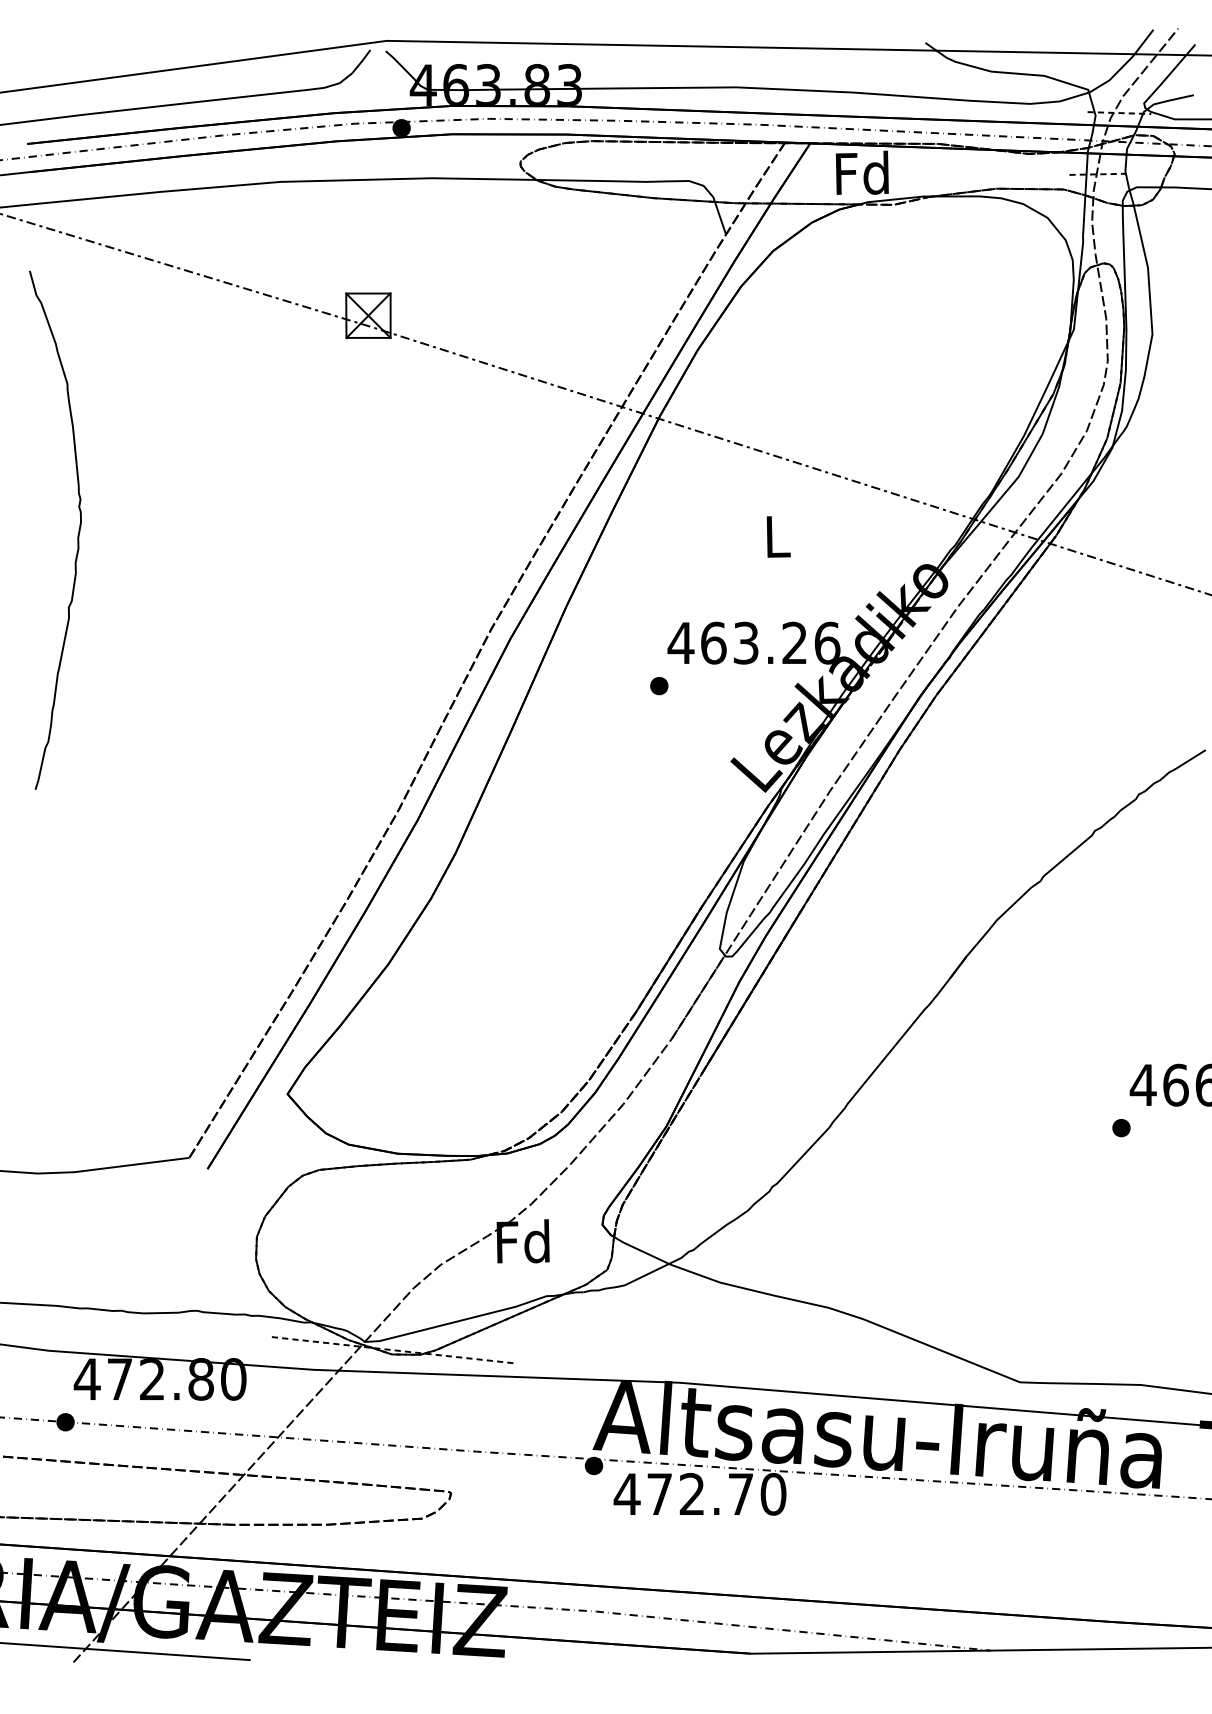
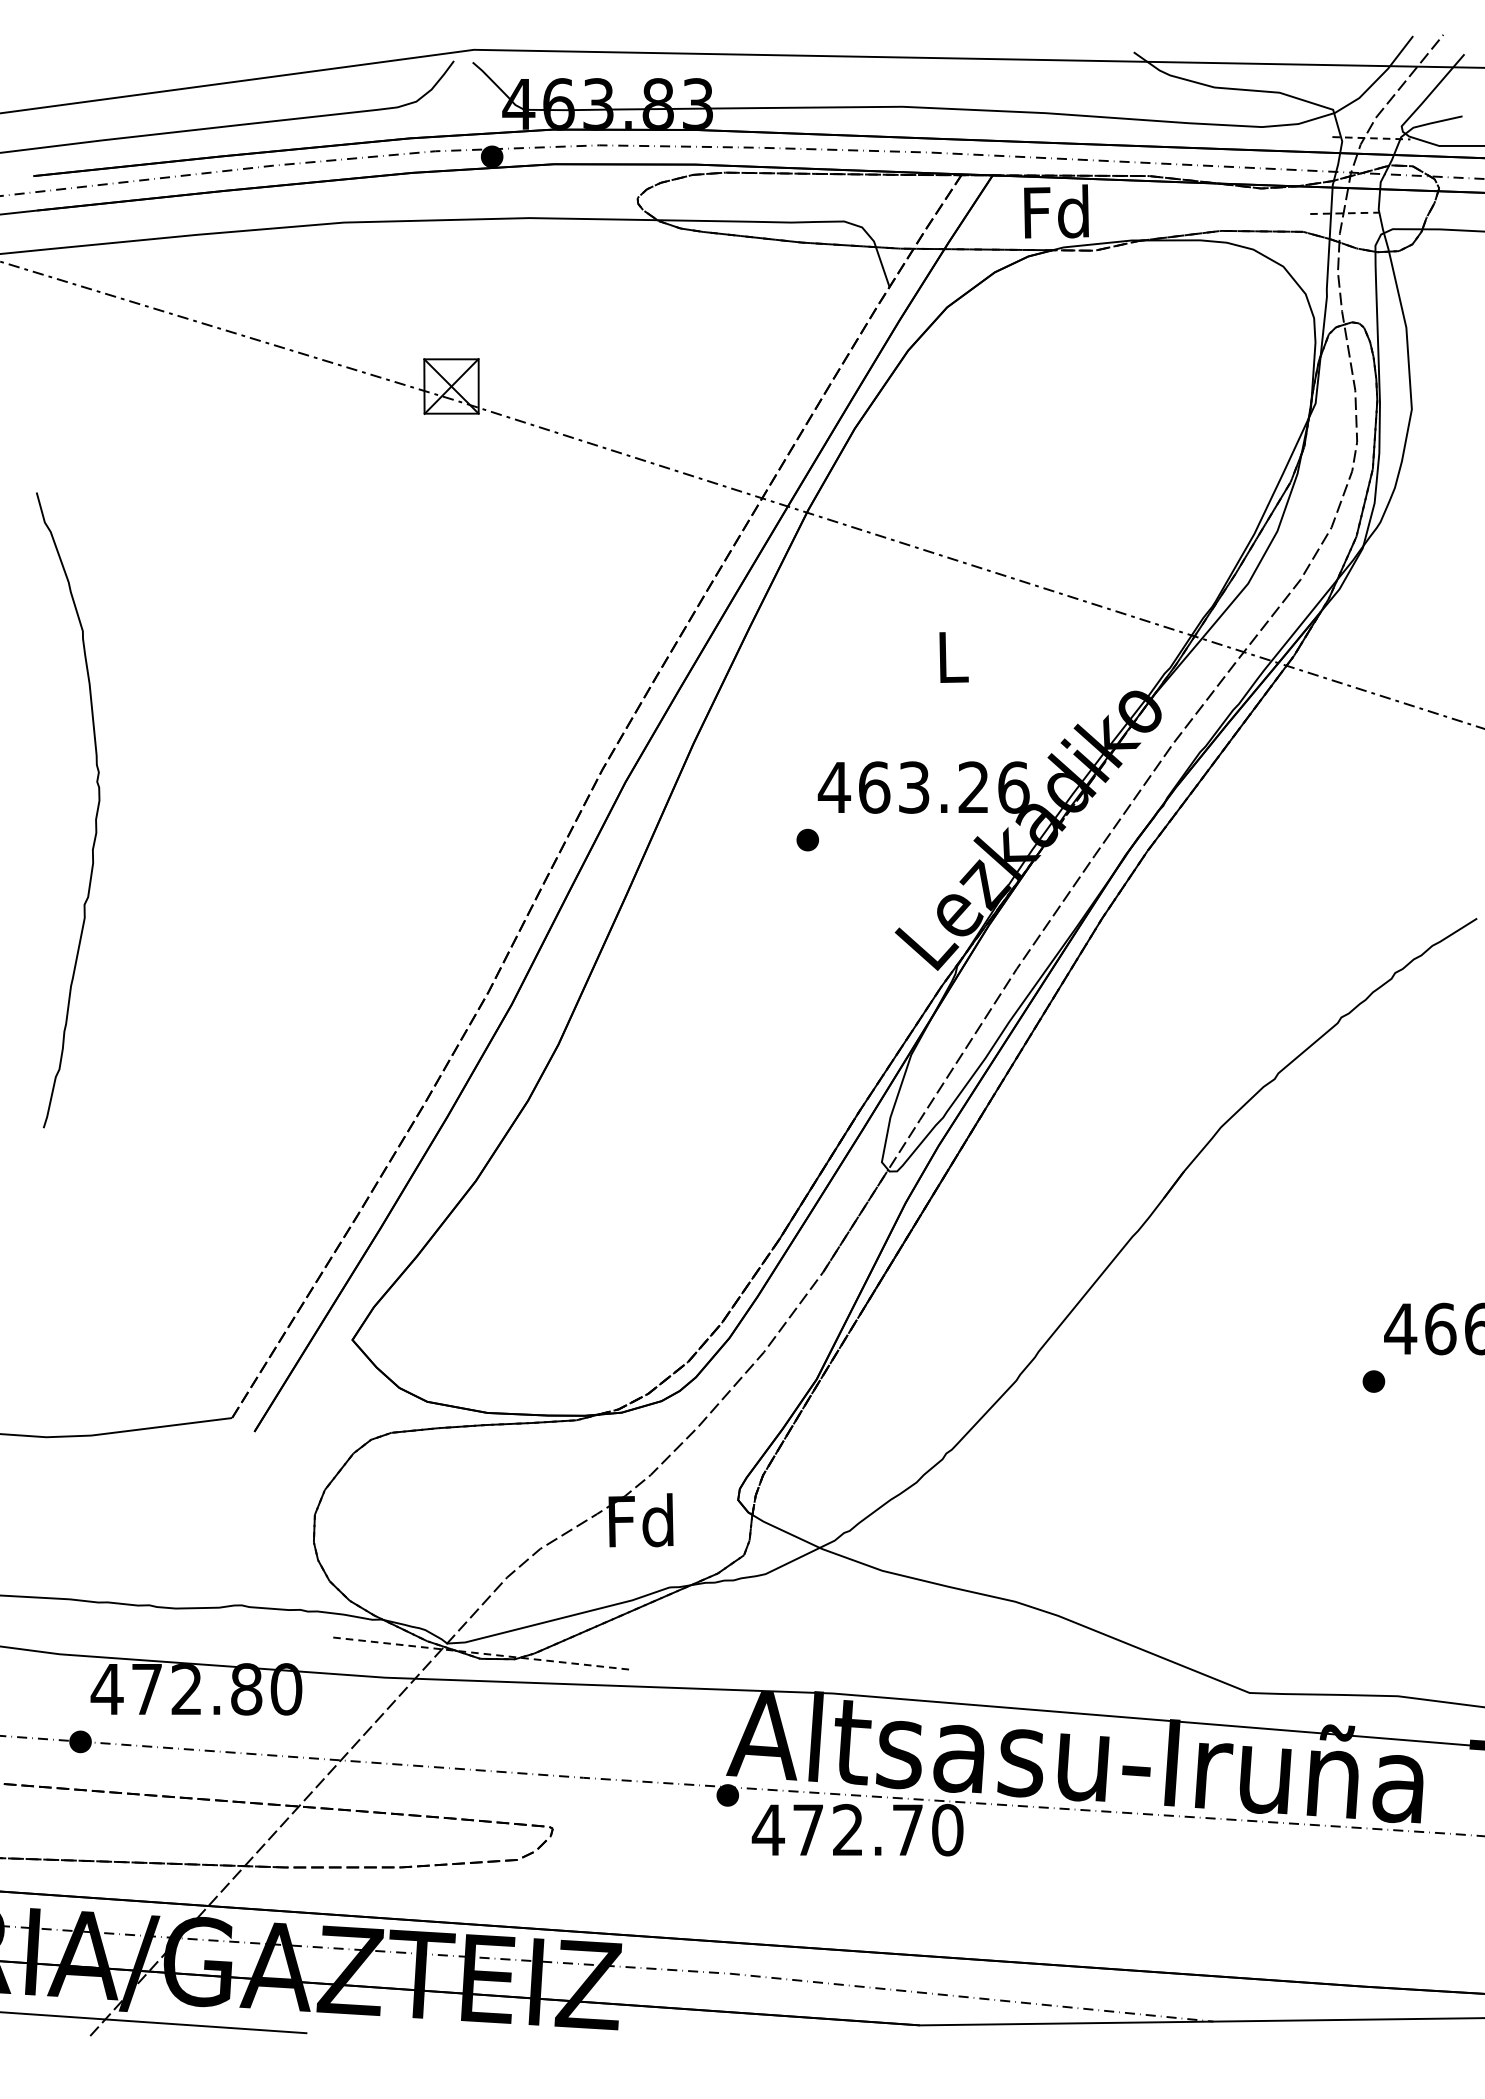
curve: (77, 534) -> (95, 815), moved

